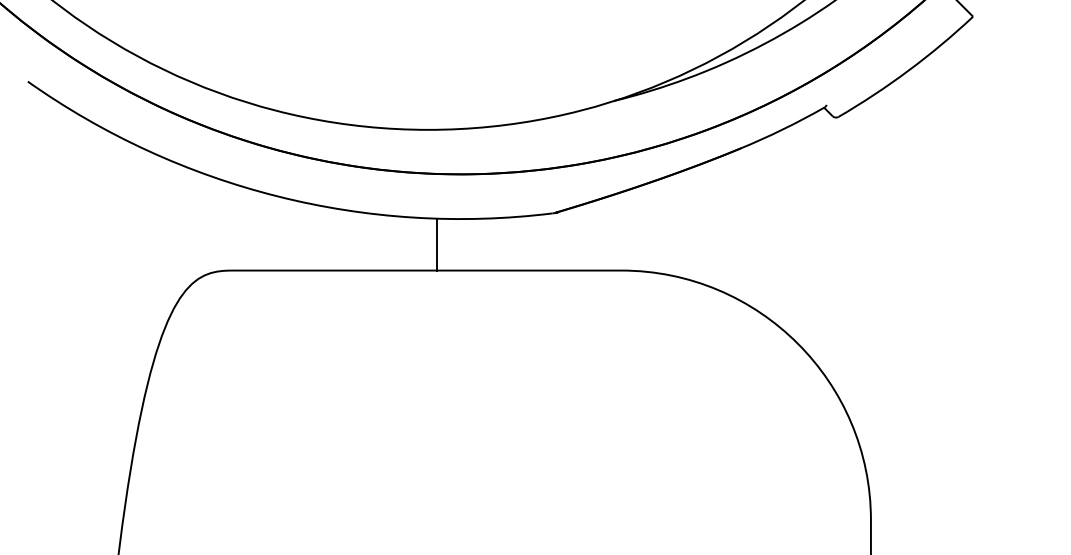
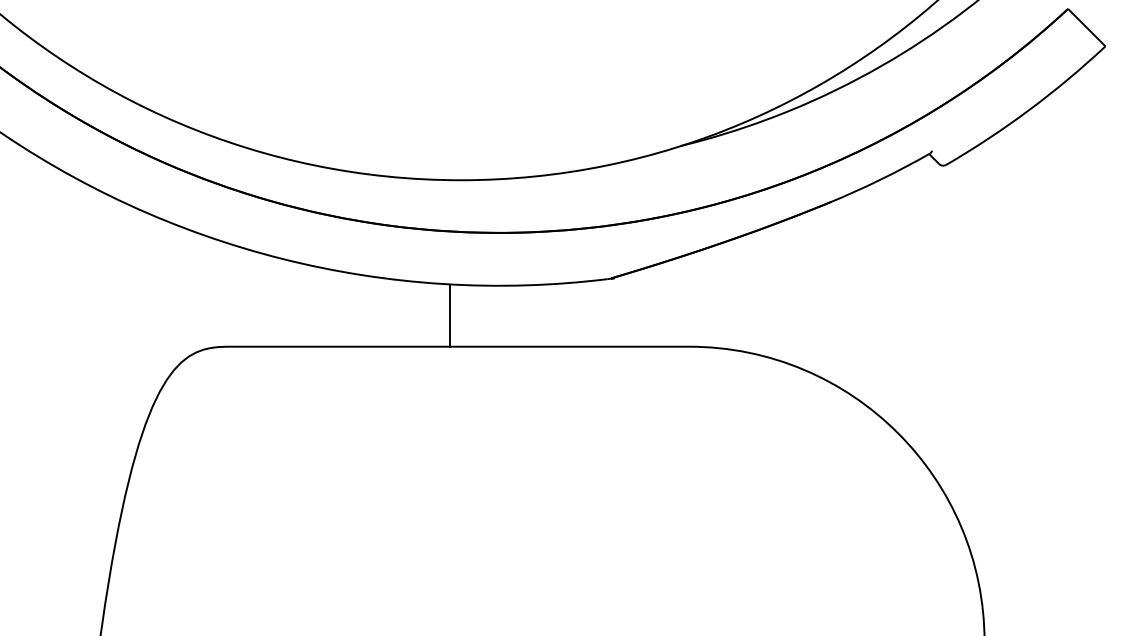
line: (437, 244) -> (450, 315), moved

